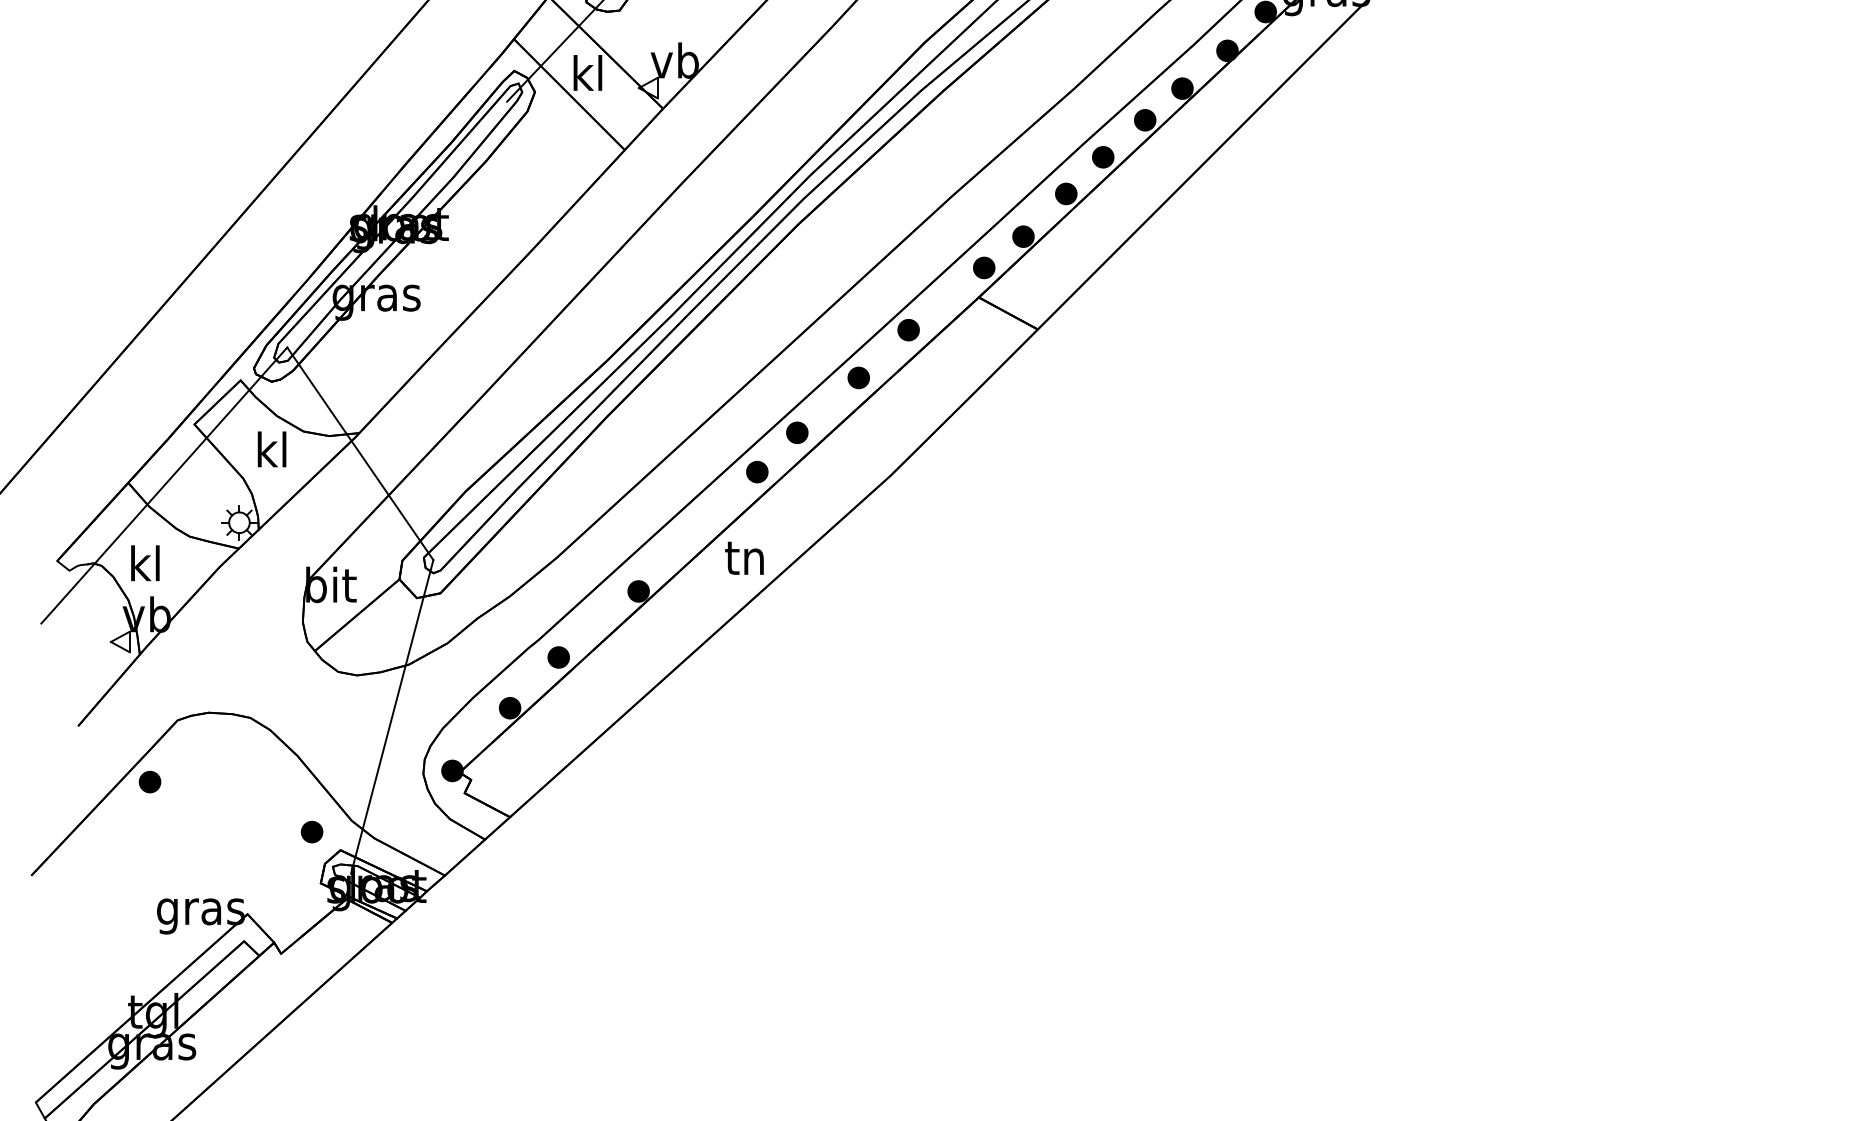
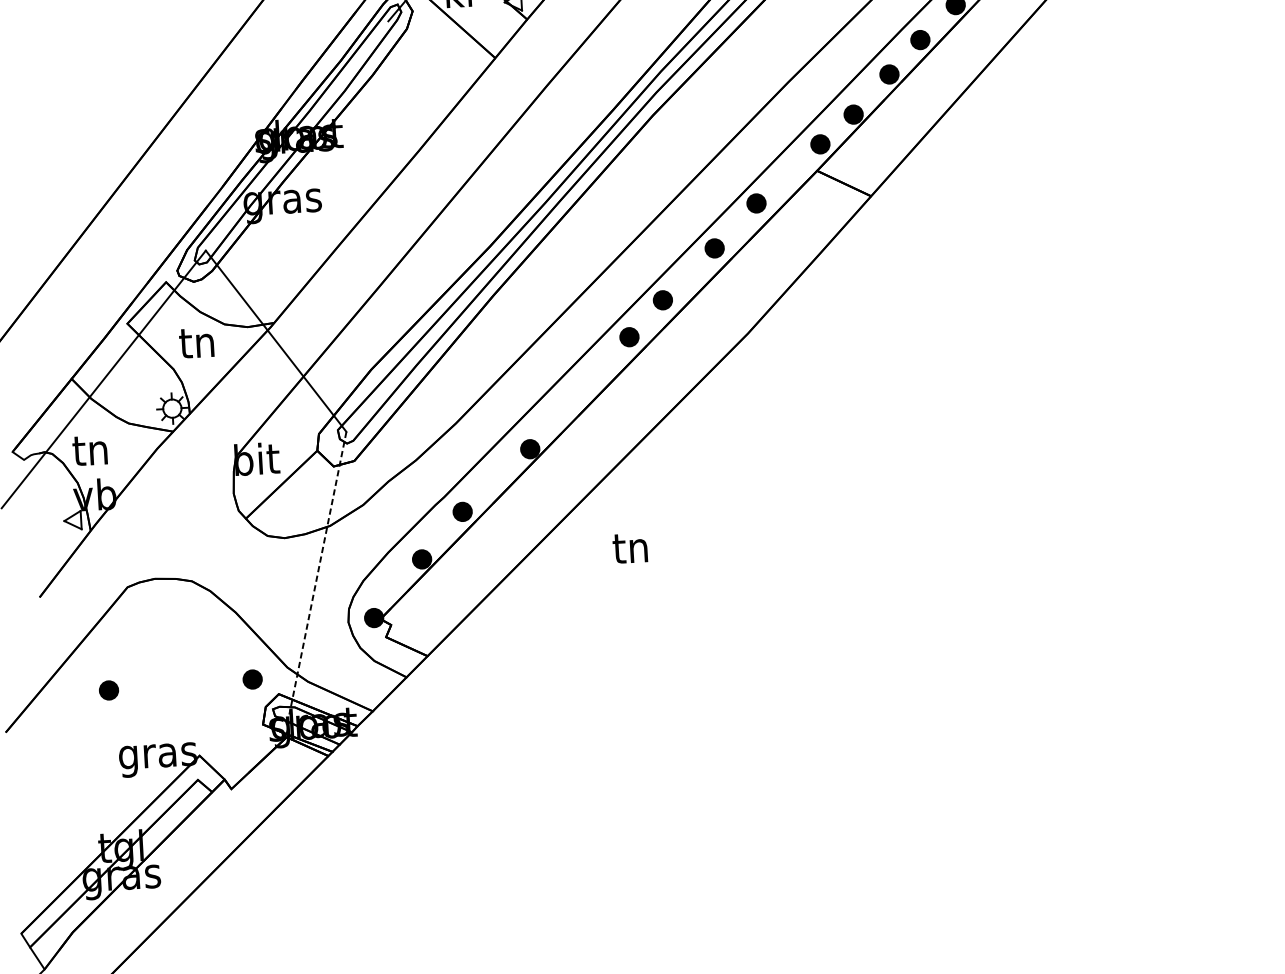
text: (270, 449) -> (196, 342), kl -> tn
text: (744, 557) -> (630, 547), moved
text: (143, 563) -> (89, 449), kl -> tn
line: (392, 717) -> (318, 573), solid -> dashed
part: (149, 781) -> (108, 689), moved

